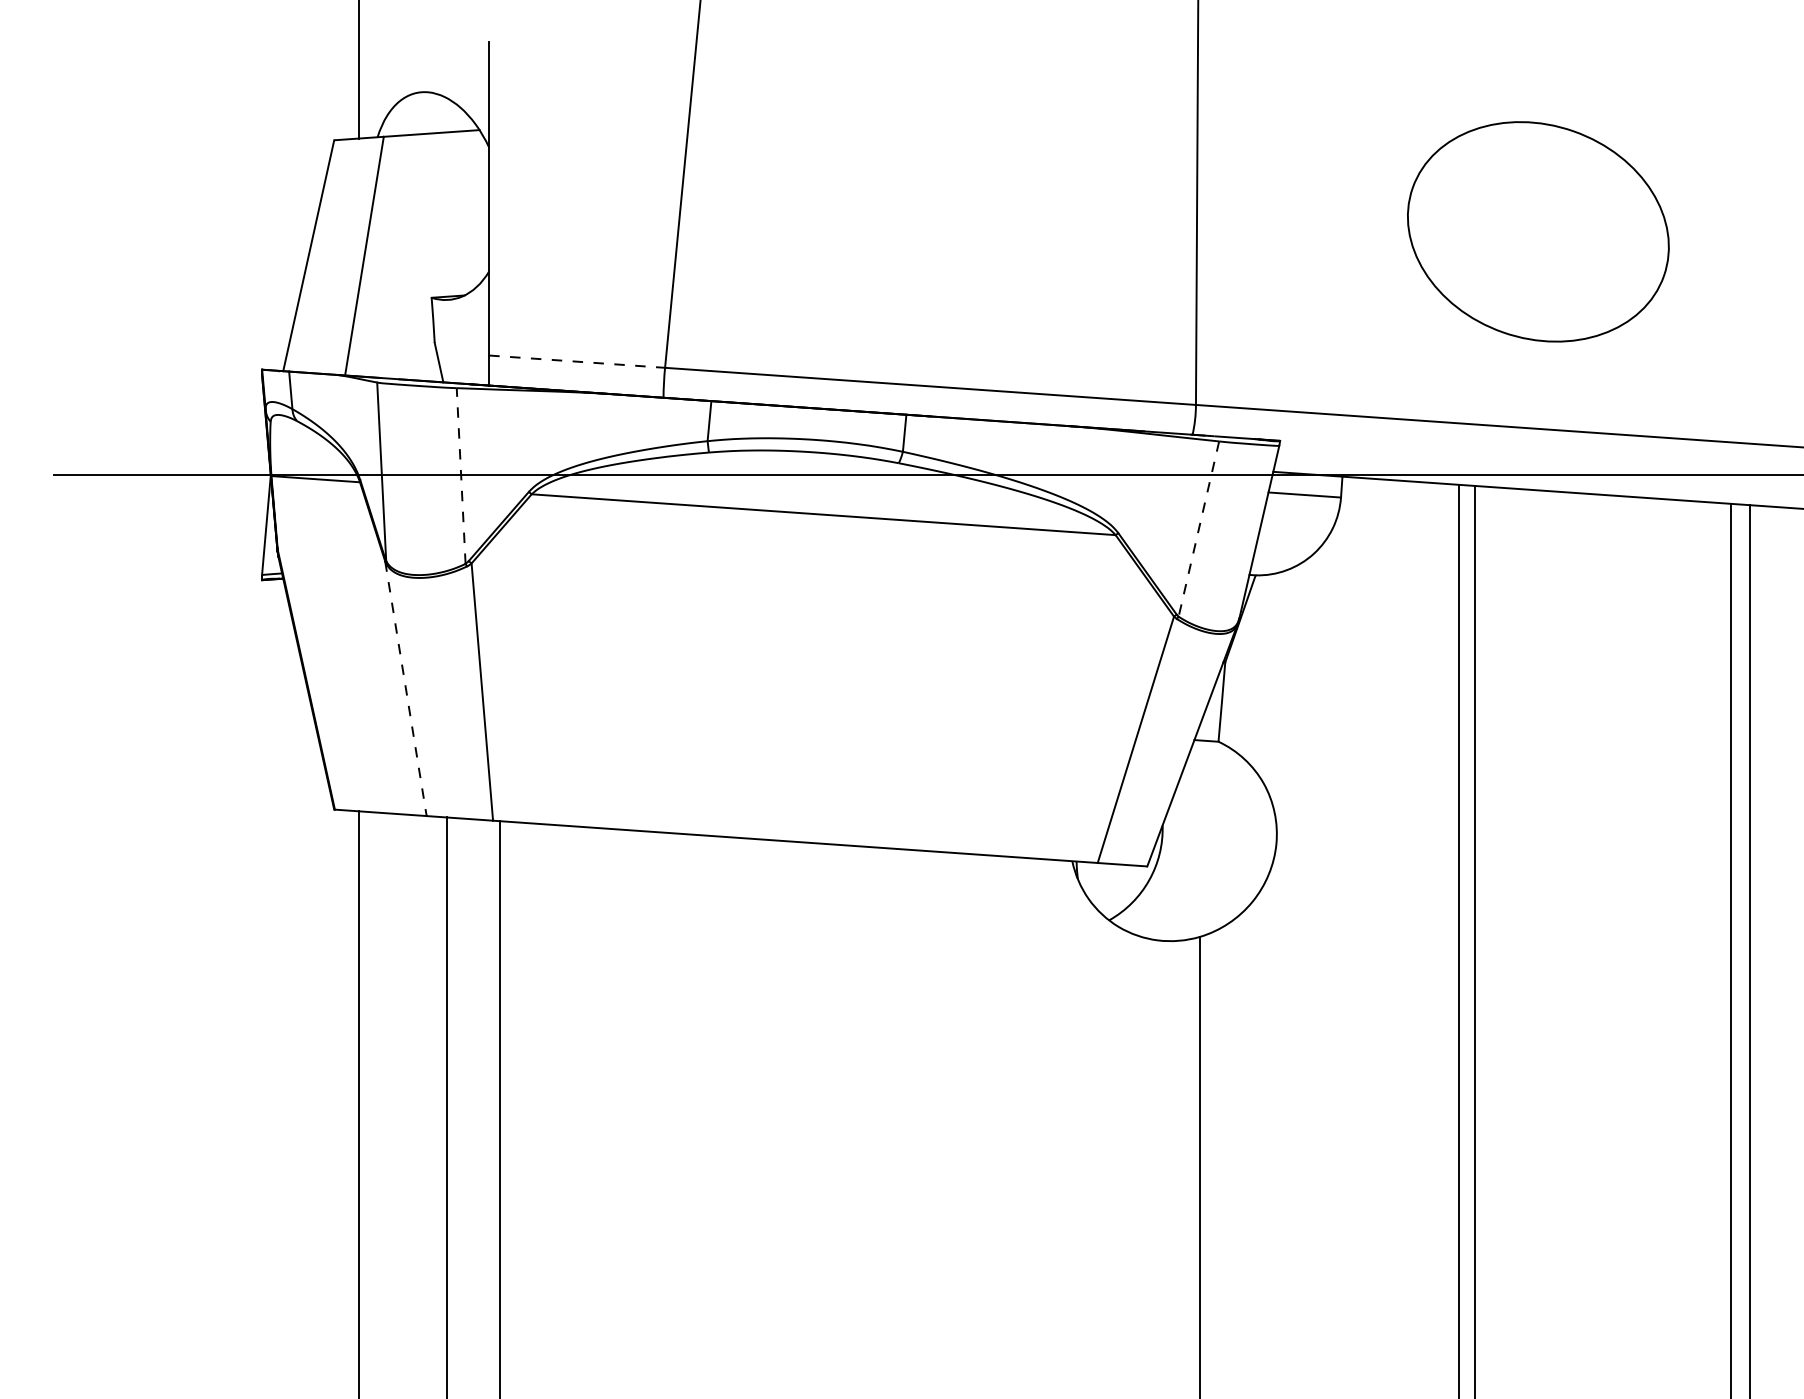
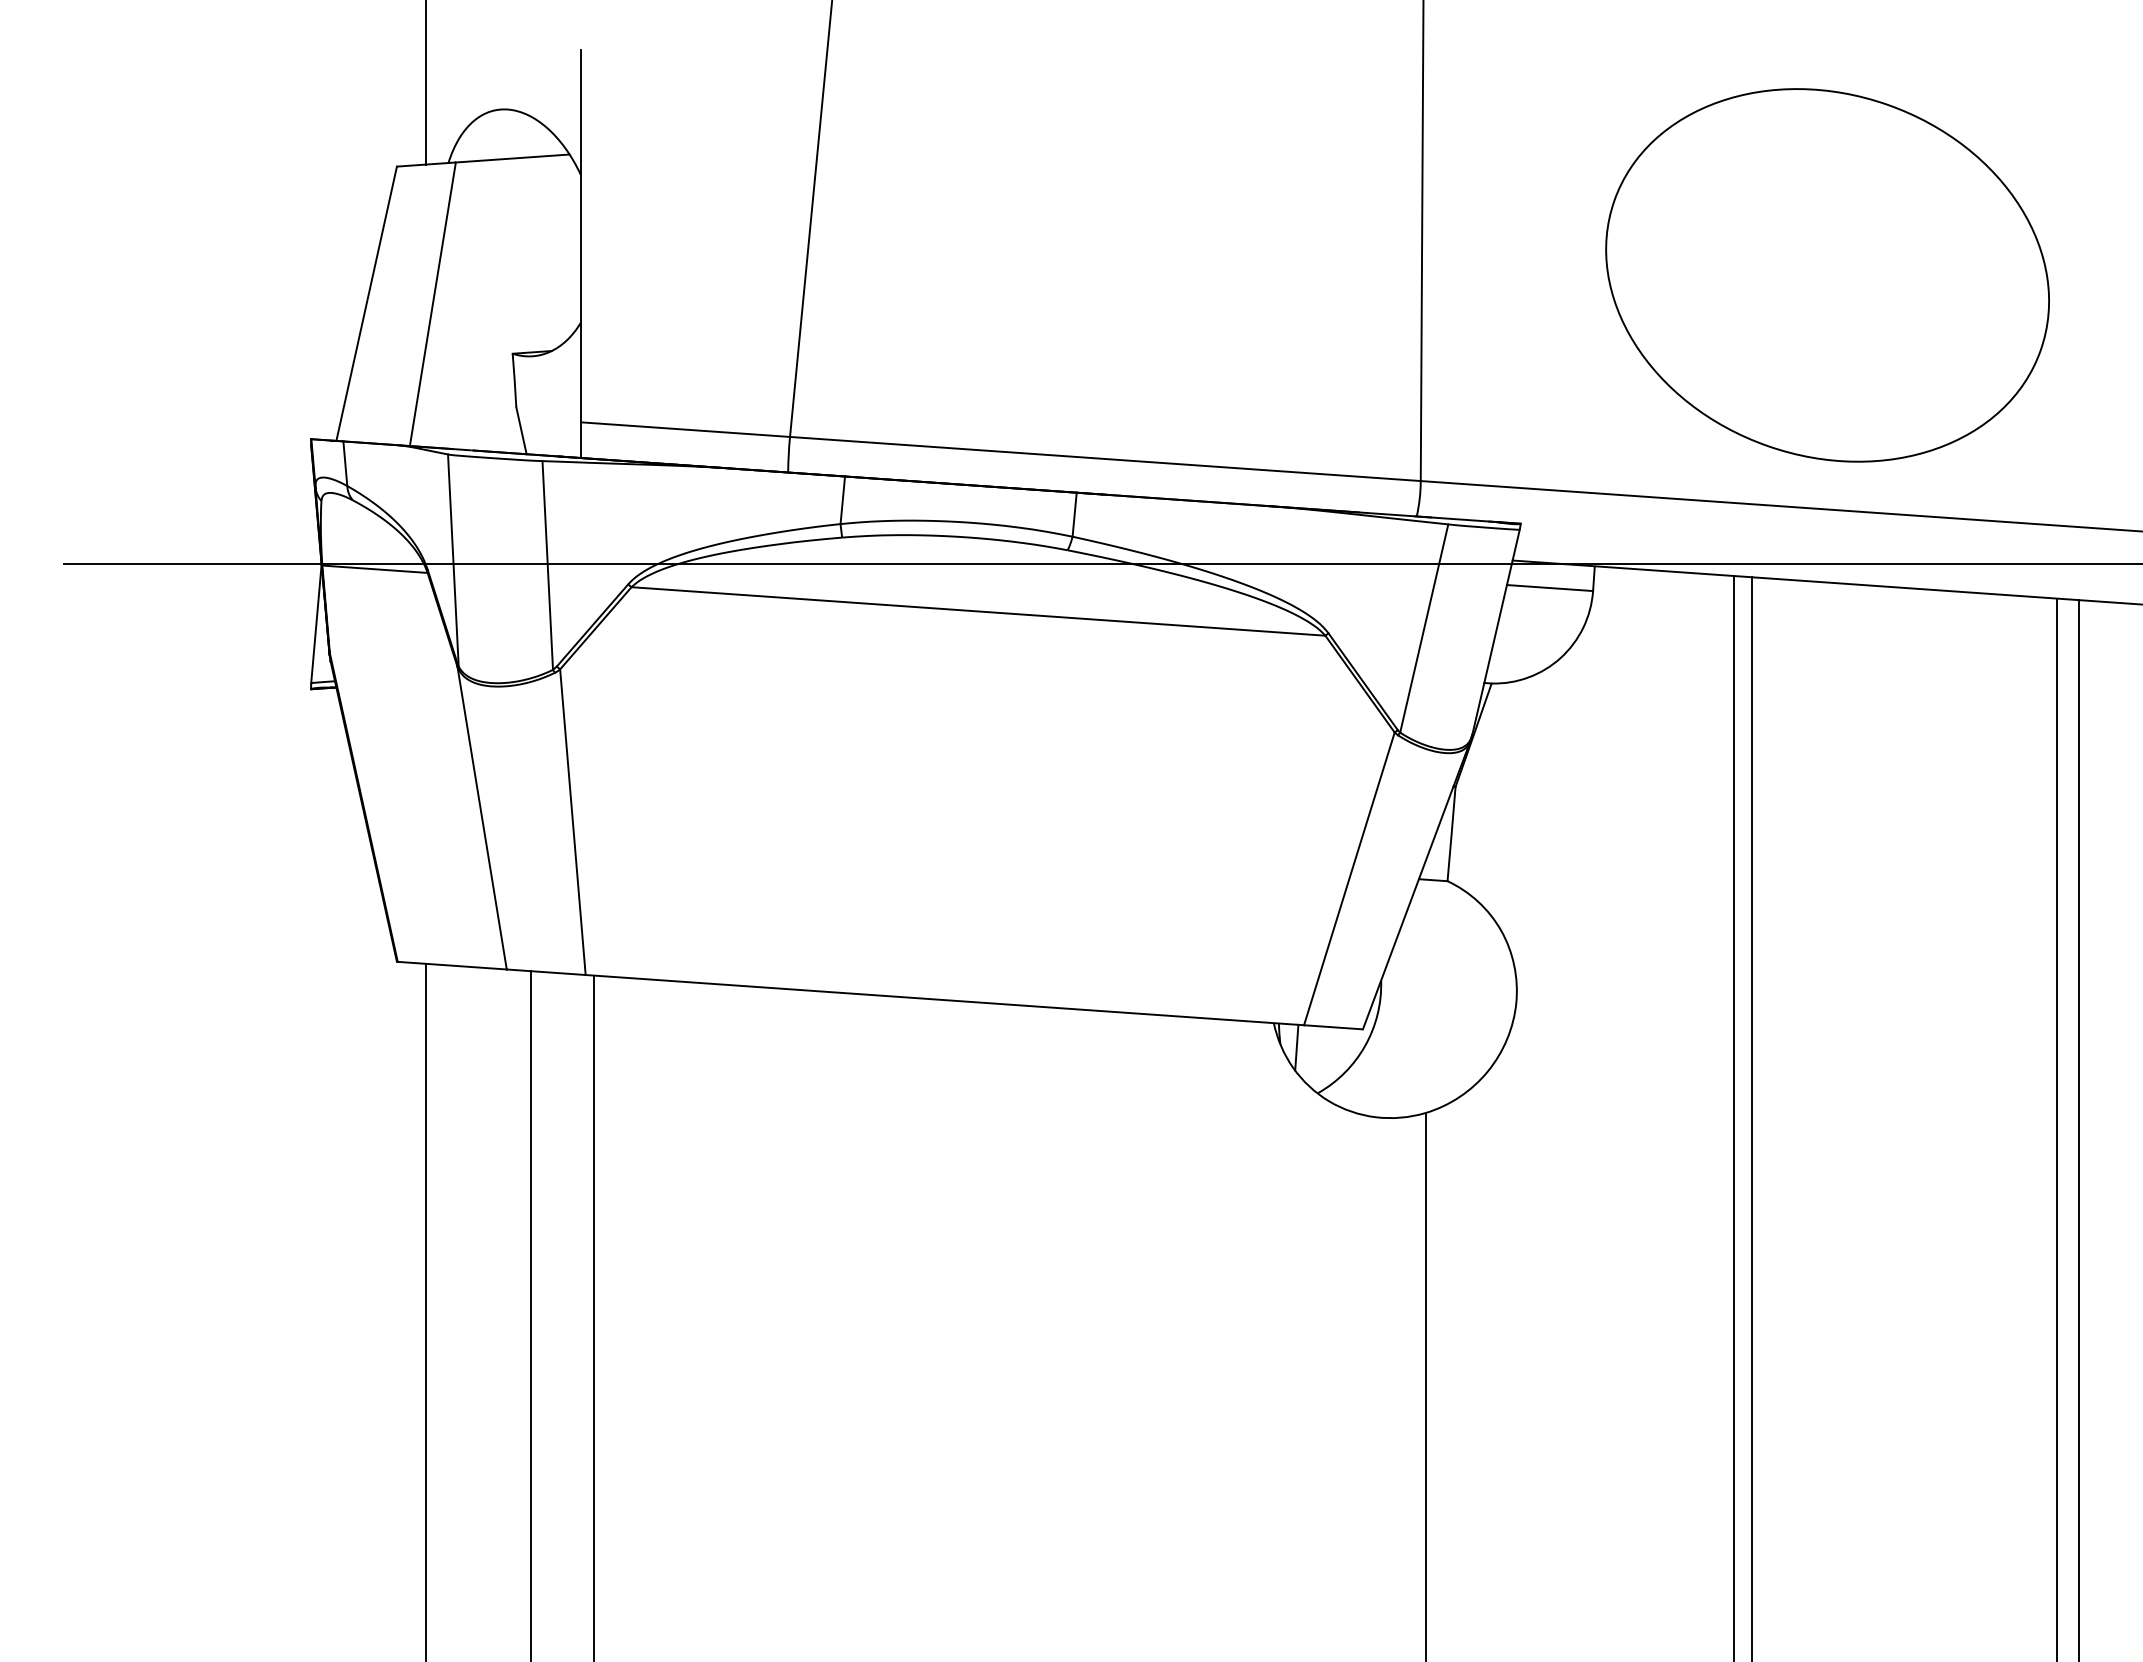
part: (1538, 231) -> (1827, 275), size x1.43
line: (577, 361) -> (685, 429), dashed -> solid
line: (460, 476) -> (547, 565), dashed -> solid
line: (1199, 529) -> (1424, 628), dashed -> solid
line: (406, 688) -> (482, 818), dashed -> solid
line: (1091, 881) -> (1296, 1047), added

